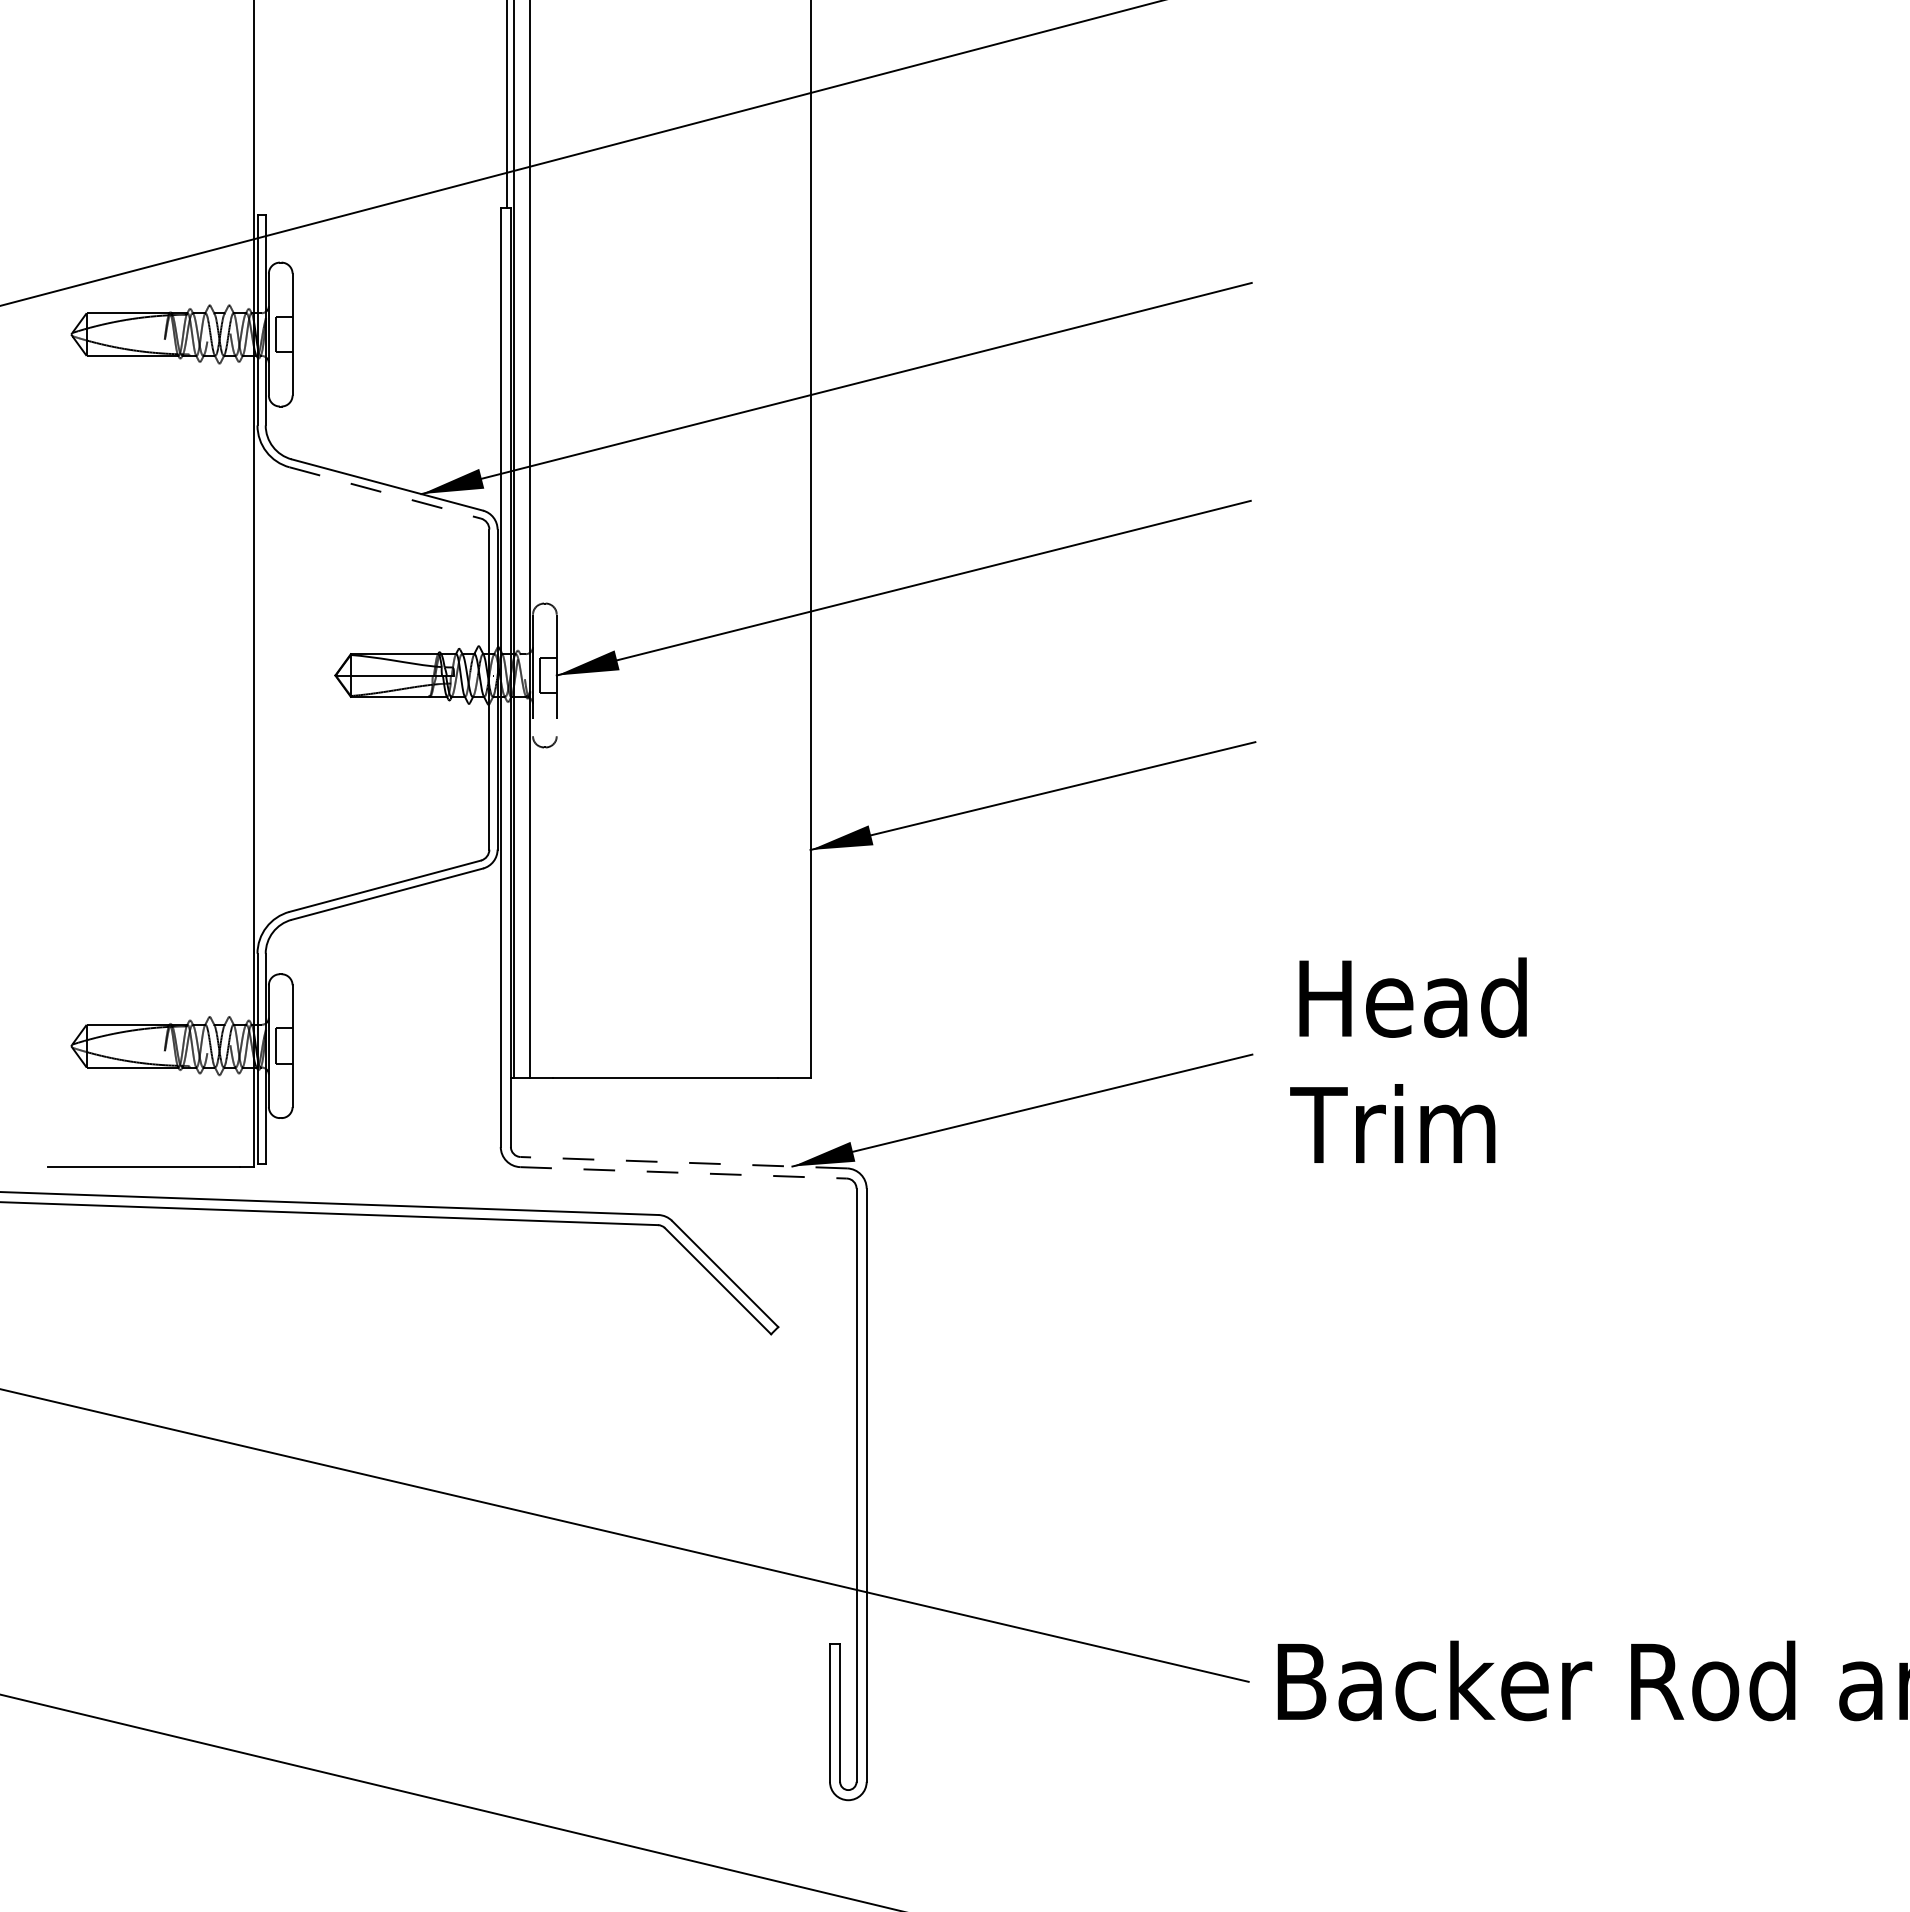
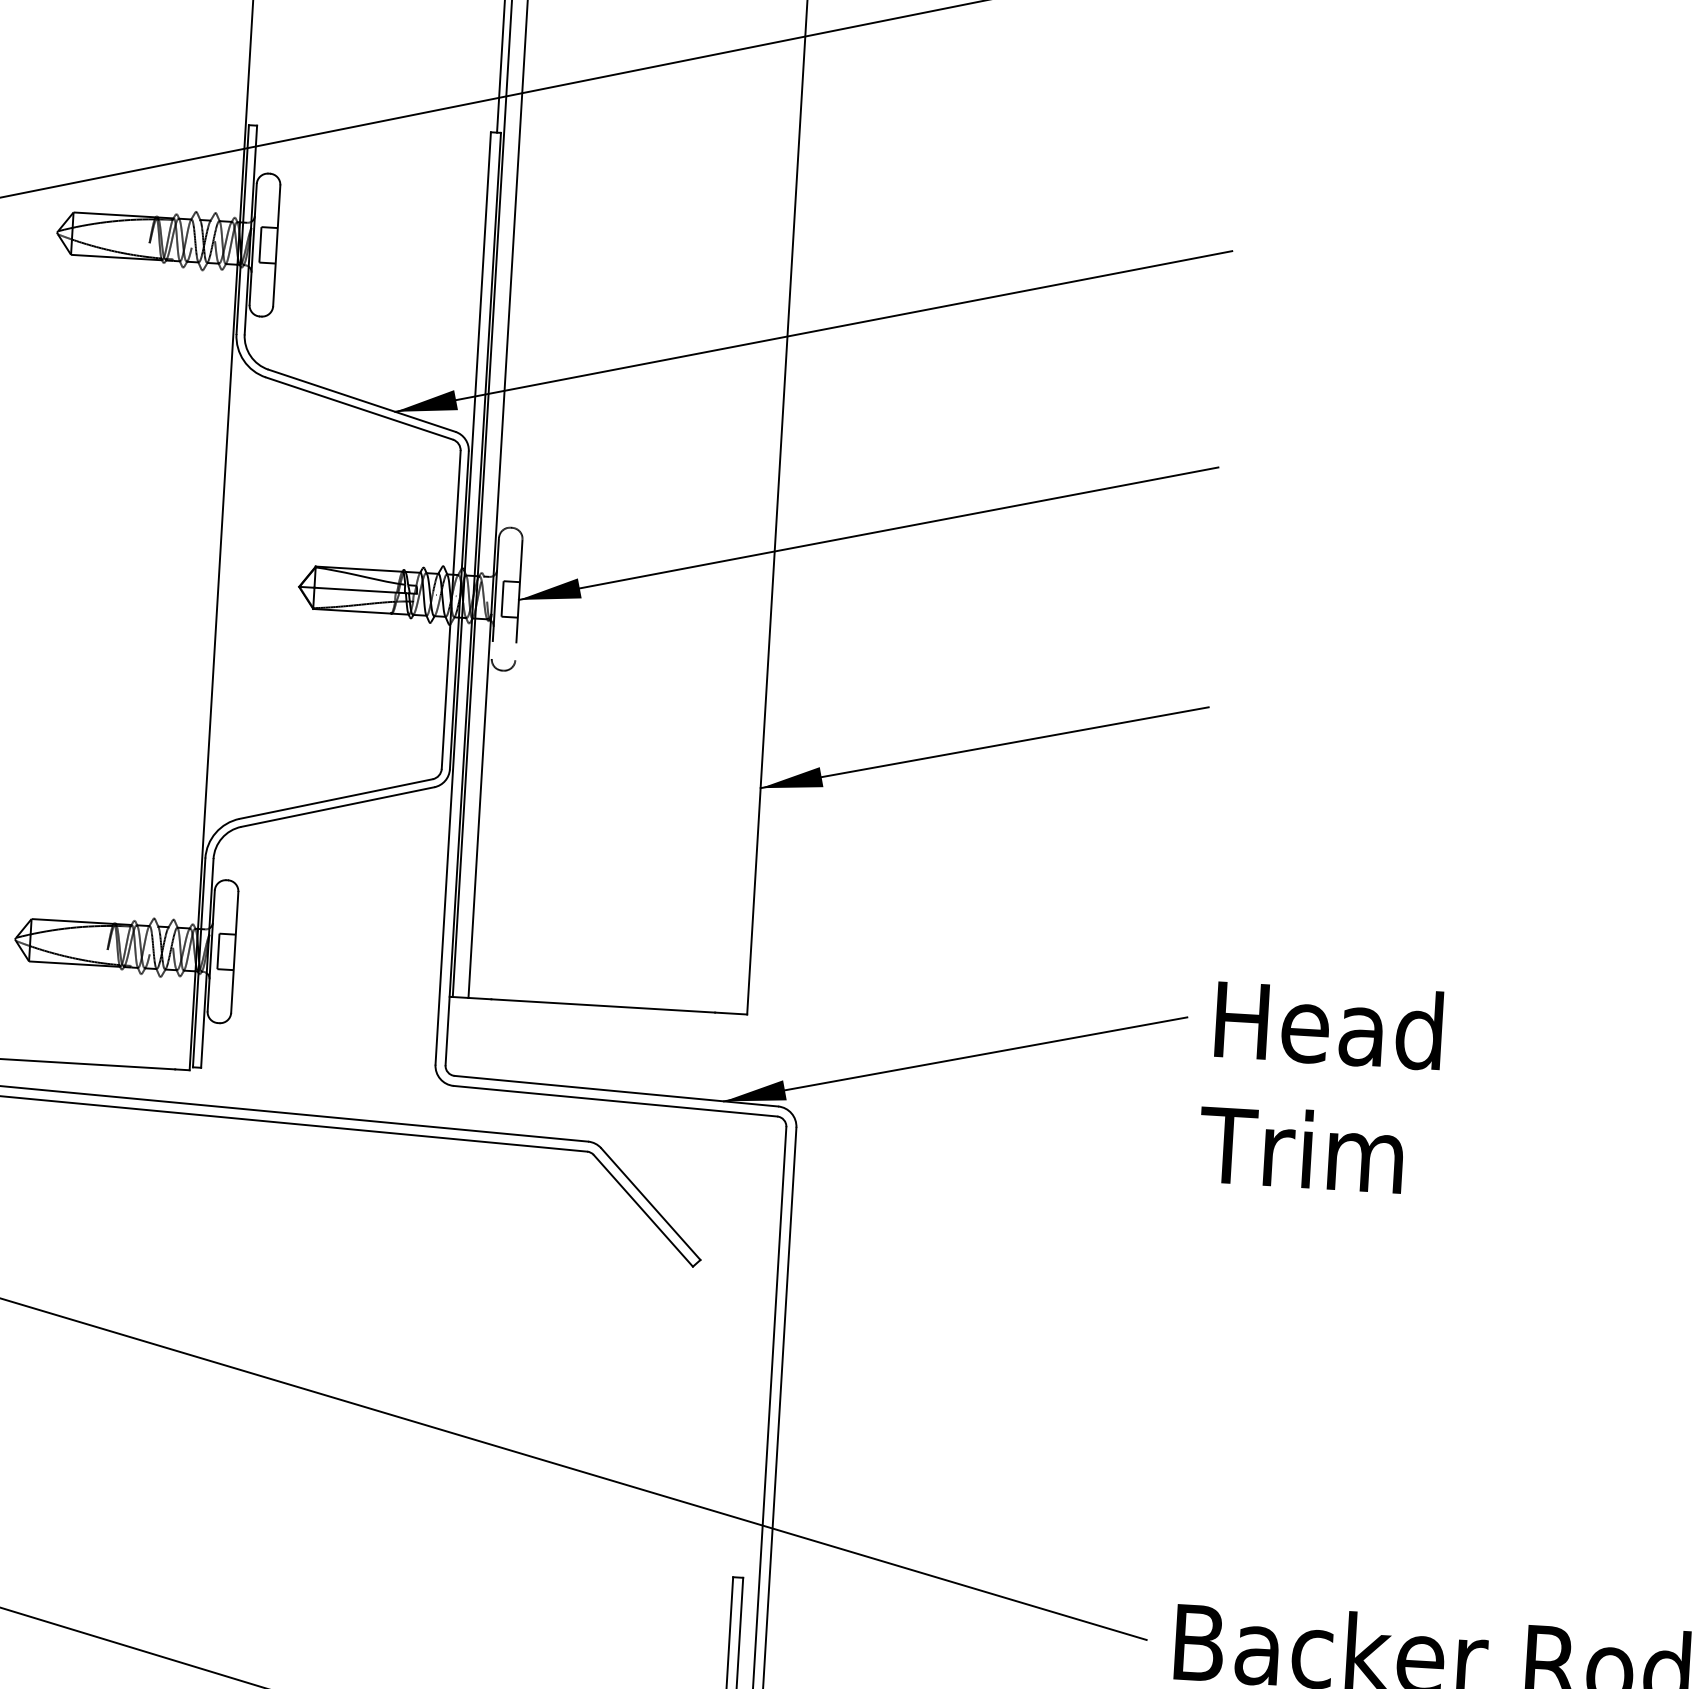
line: (385, 493) -> (359, 409), dashed -> solid
text: (1408, 1059) -> (1320, 1085), moved
line: (683, 1162) -> (616, 1090), dashed -> solid
line: (684, 1172) -> (616, 1100), dashed -> solid

